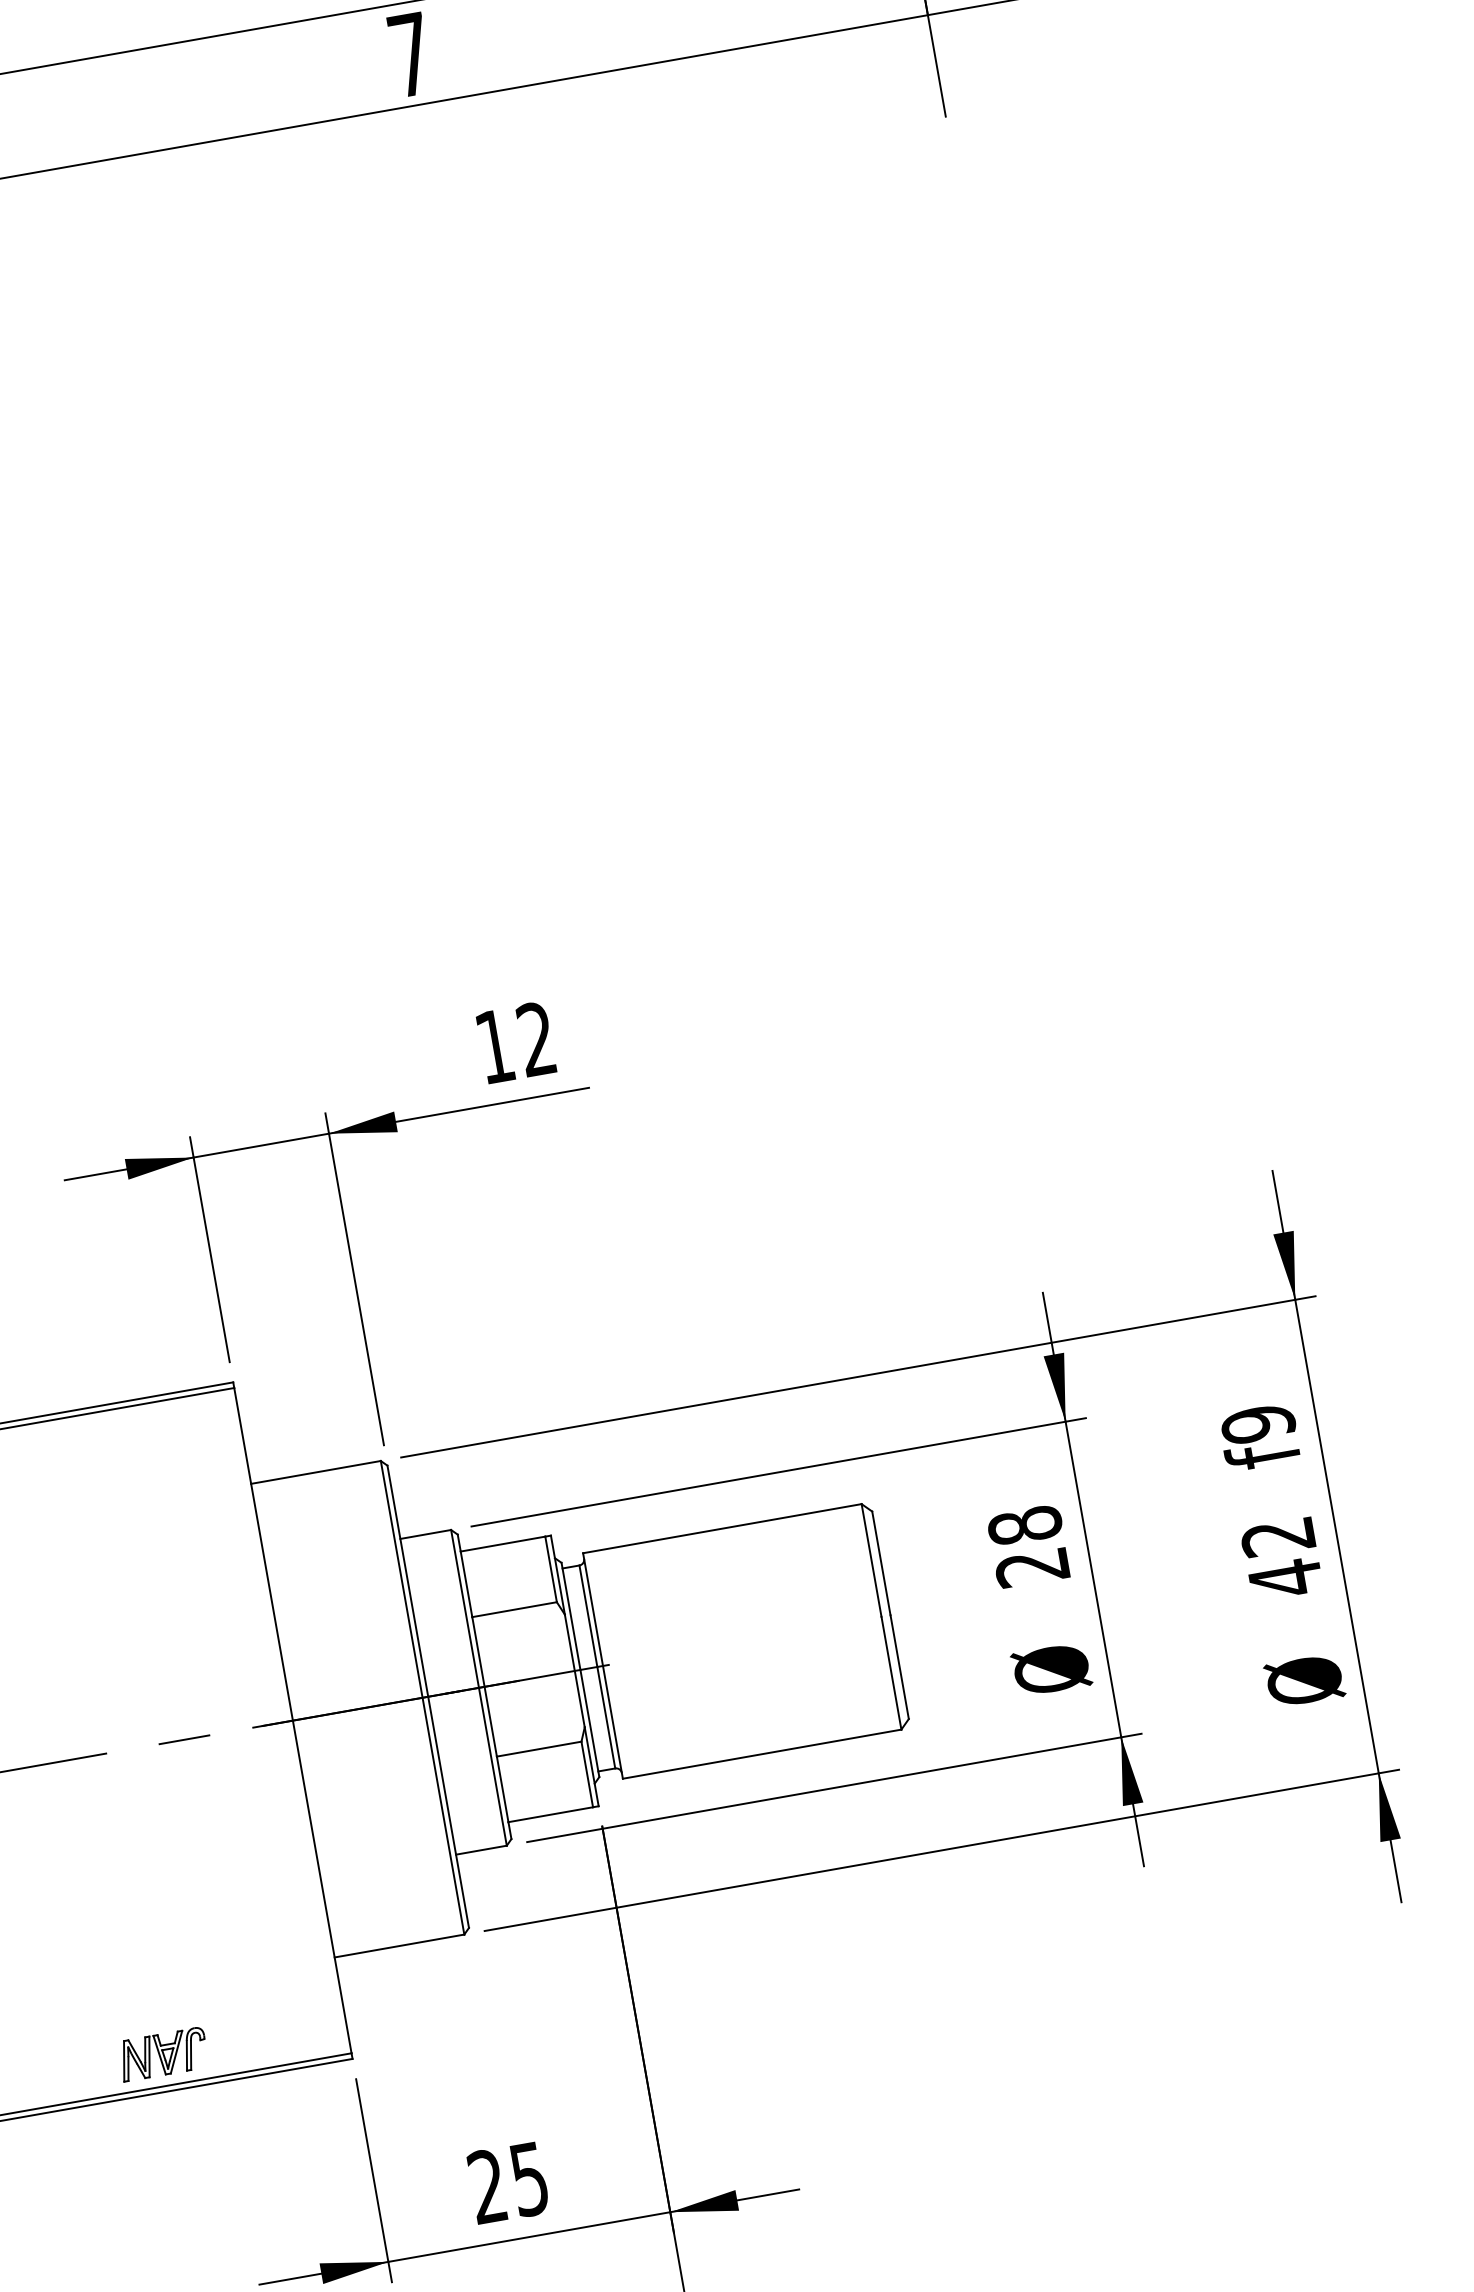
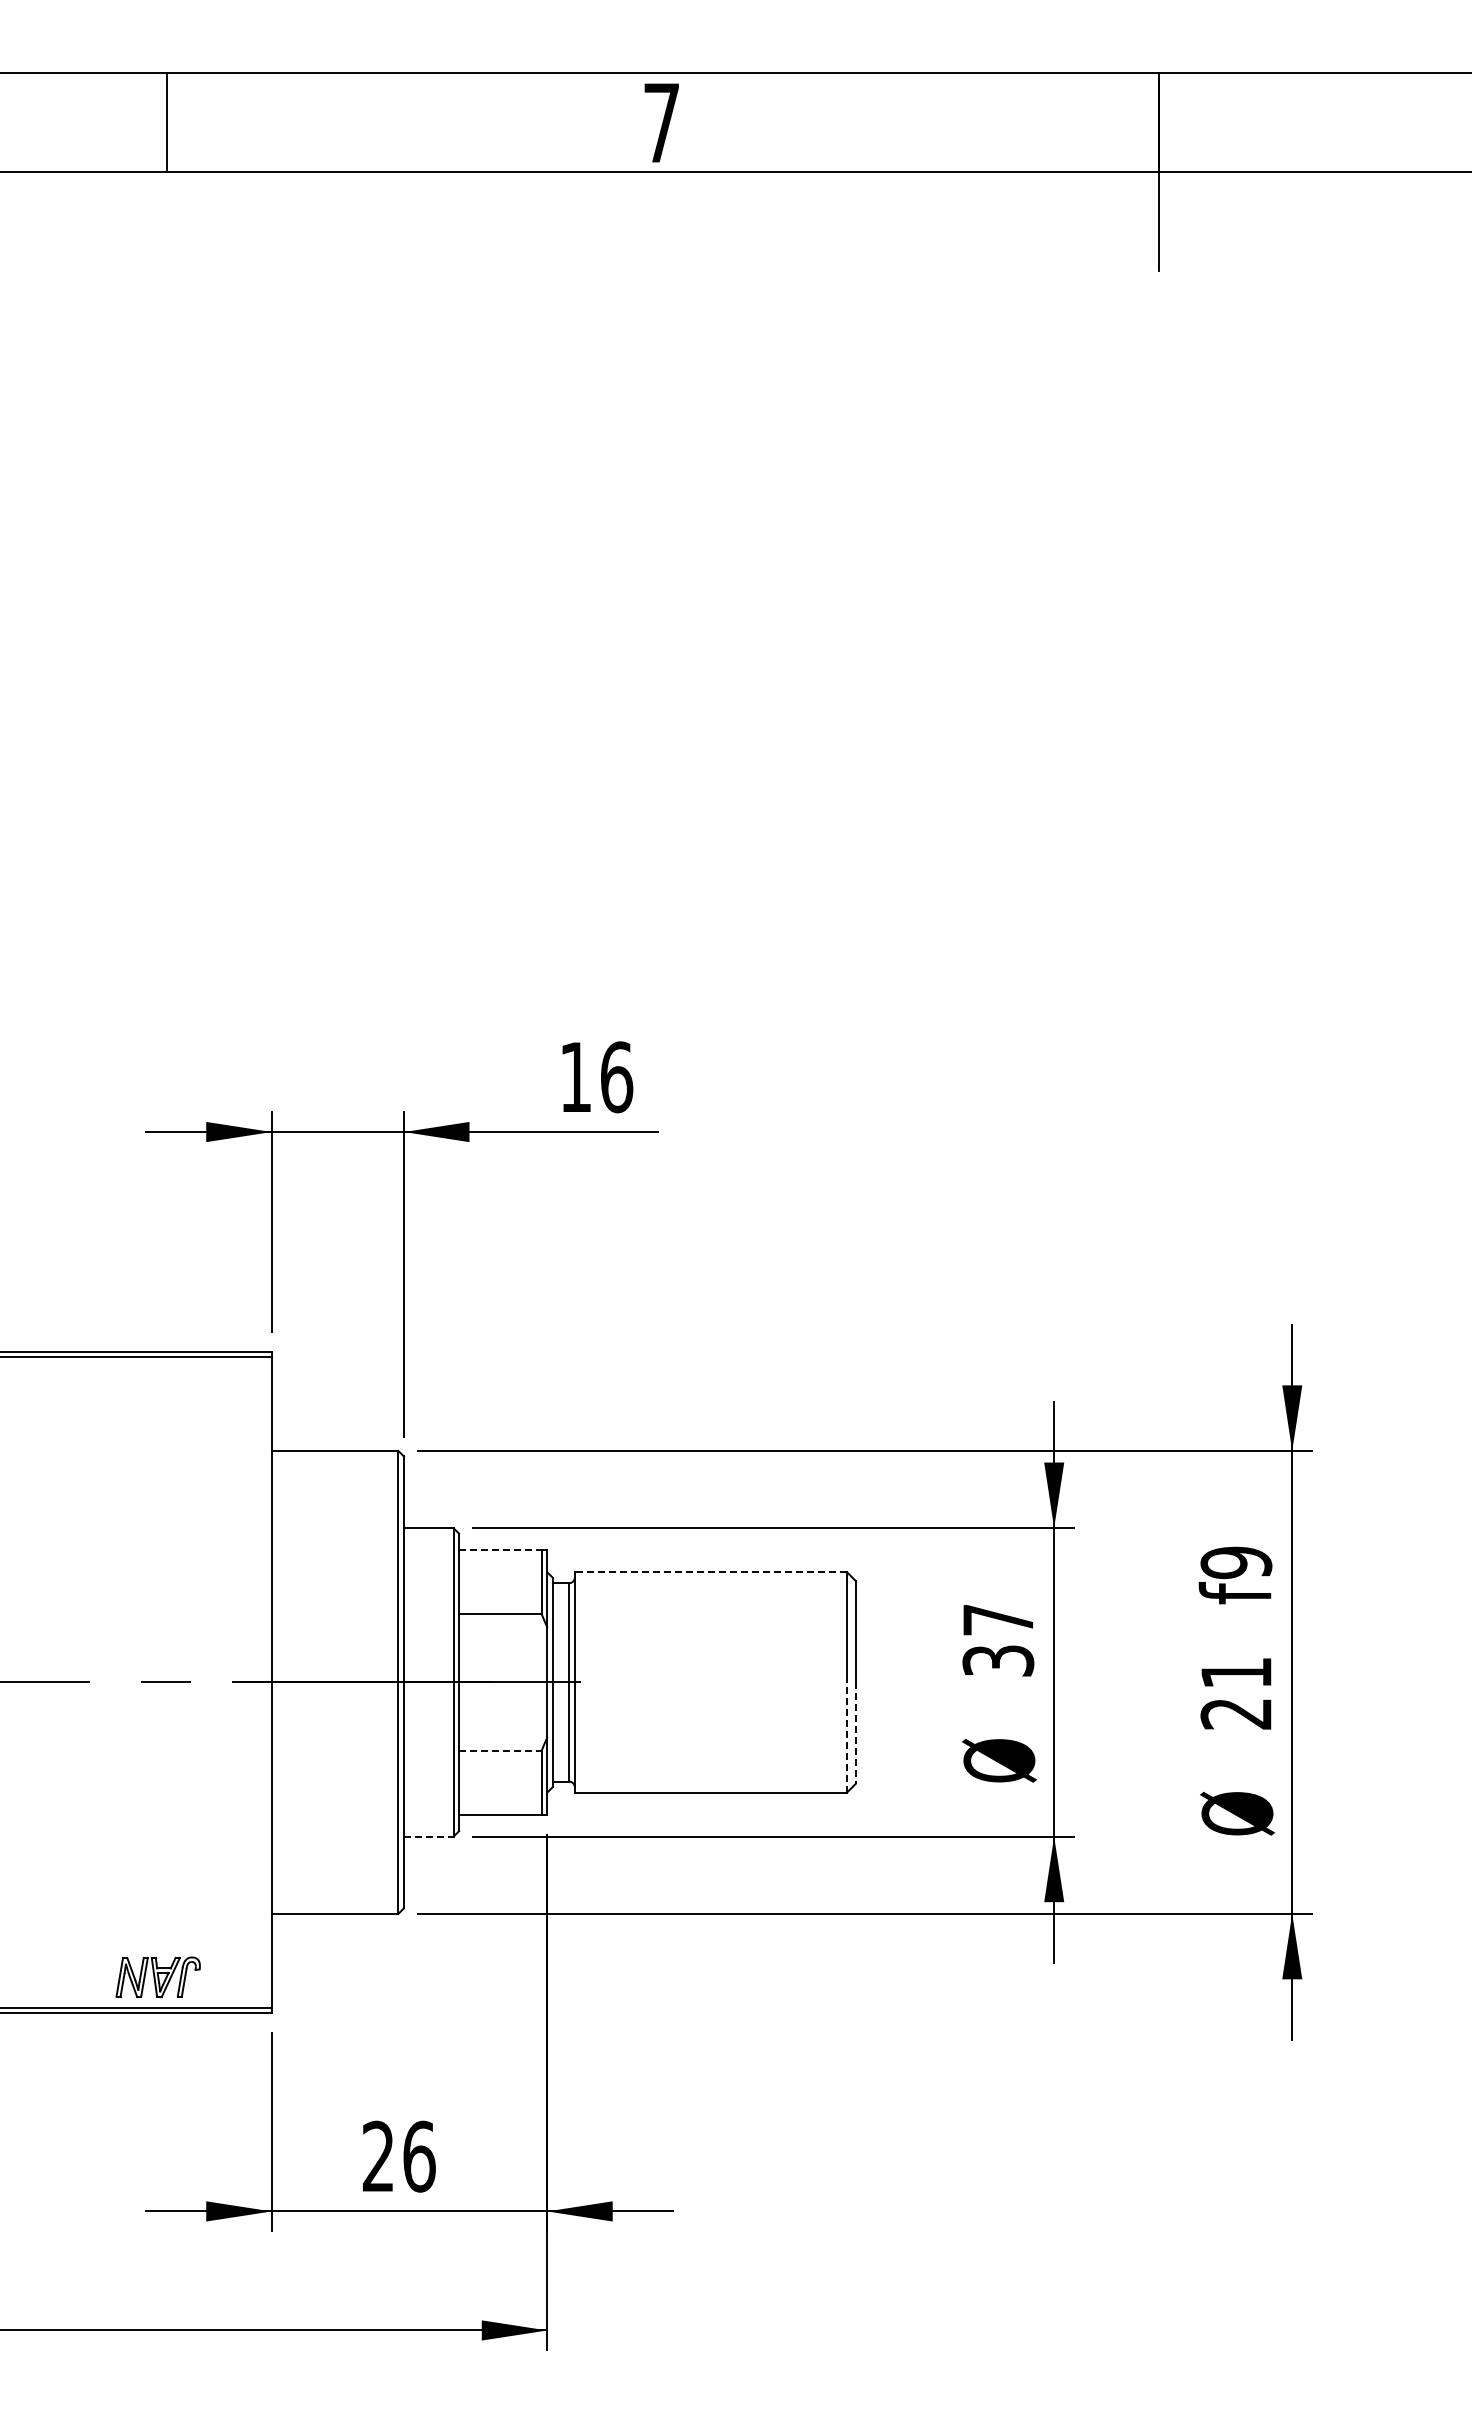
text: (537, 1039) -> (617, 1077), 12 -> 16
line: (722, 1529) -> (710, 1572), solid -> dashed
line: (503, 1544) -> (500, 1550), solid -> dashed
text: (1028, 1546) -> (998, 1640), 28 -> 37
text: (1281, 1559) -> (1235, 1694), 42 -> 21
line: (899, 1667) -> (855, 1733), solid -> dashed
line: (891, 1673) -> (847, 1737), solid -> dashed
line: (539, 1749) -> (500, 1750), solid -> dashed
line: (481, 1850) -> (428, 1836), solid -> dashed
part: (162, 2053) -> (157, 1976), moved
text: (529, 2179) -> (419, 2156), 25 -> 26

